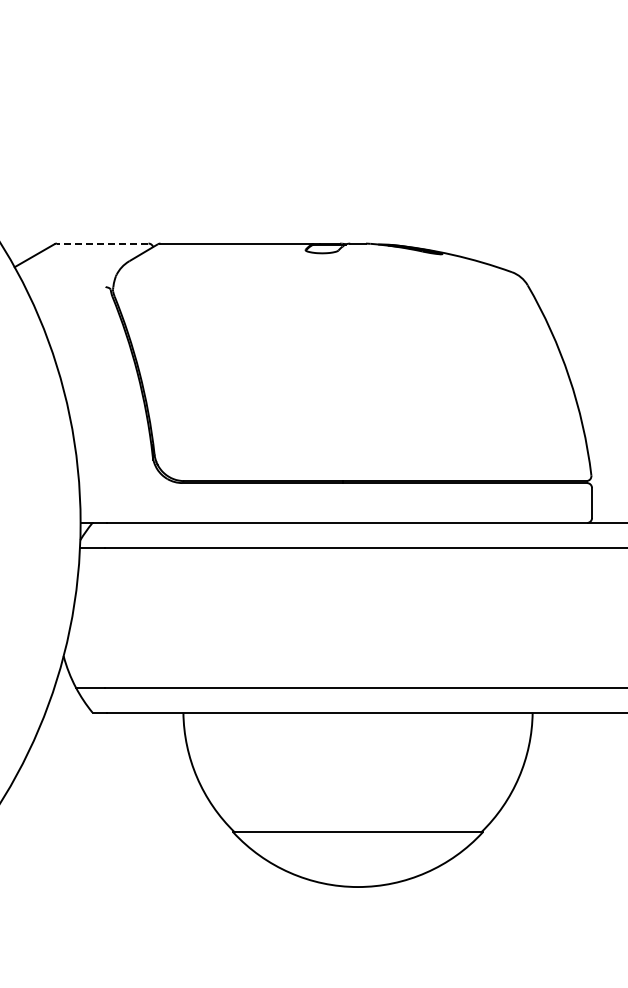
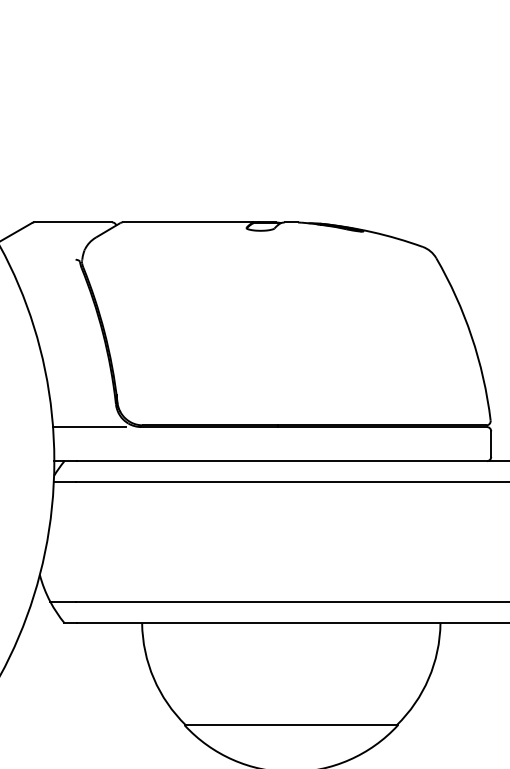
line: (102, 243) -> (73, 222), dashed -> solid
line: (121, 483) -> (89, 427), added

